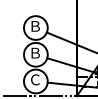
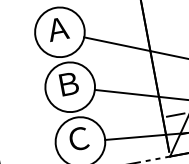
text: (34, 26) -> (56, 29), Ｂ -> Ａ

